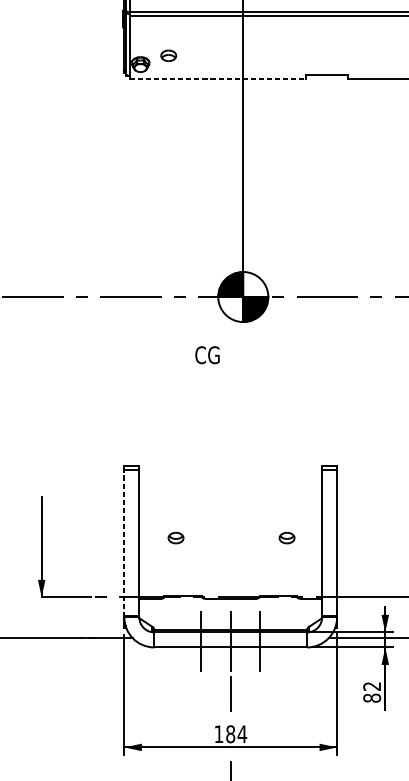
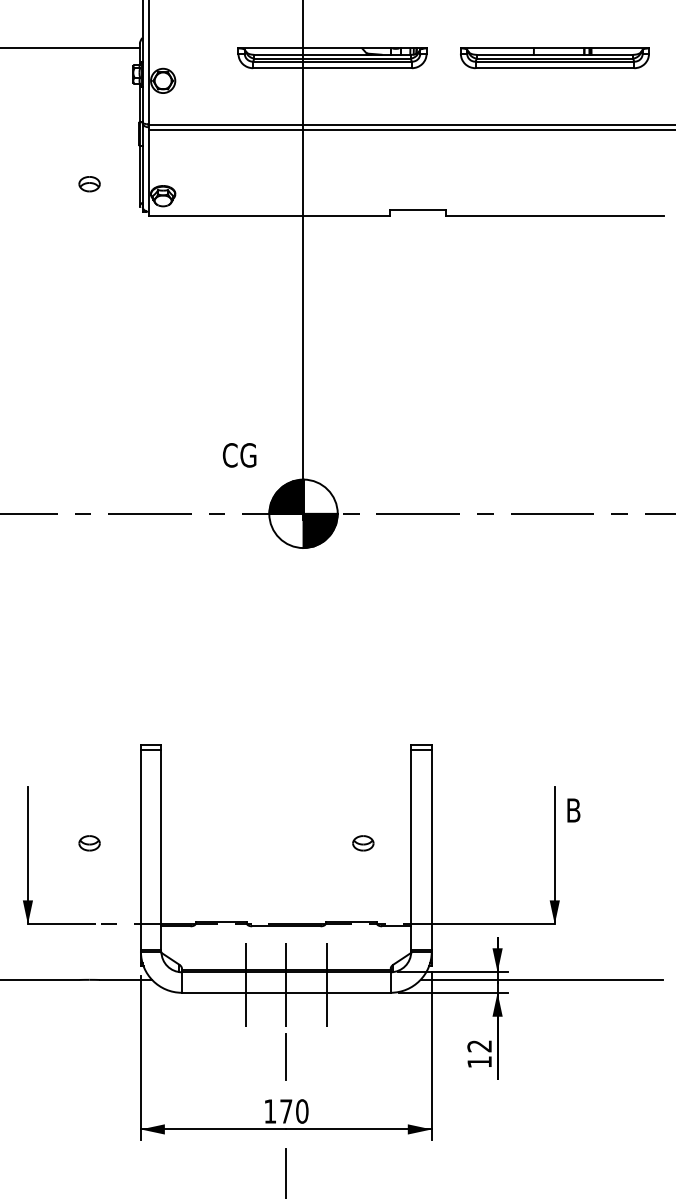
part: (168, 56) -> (89, 184), moved
line: (218, 79) -> (269, 216), dashed -> solid
text: (207, 355) -> (239, 455), moved
part: (175, 538) -> (89, 843), moved
line: (124, 541) -> (140, 847), dashed -> solid
text: (372, 698) -> (479, 1062), 82 -> 12
text: (236, 734) -> (294, 1111), 184 -> 170

